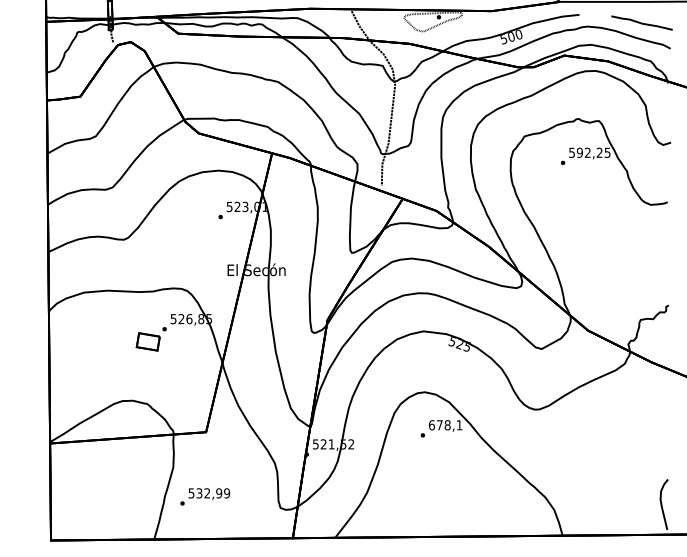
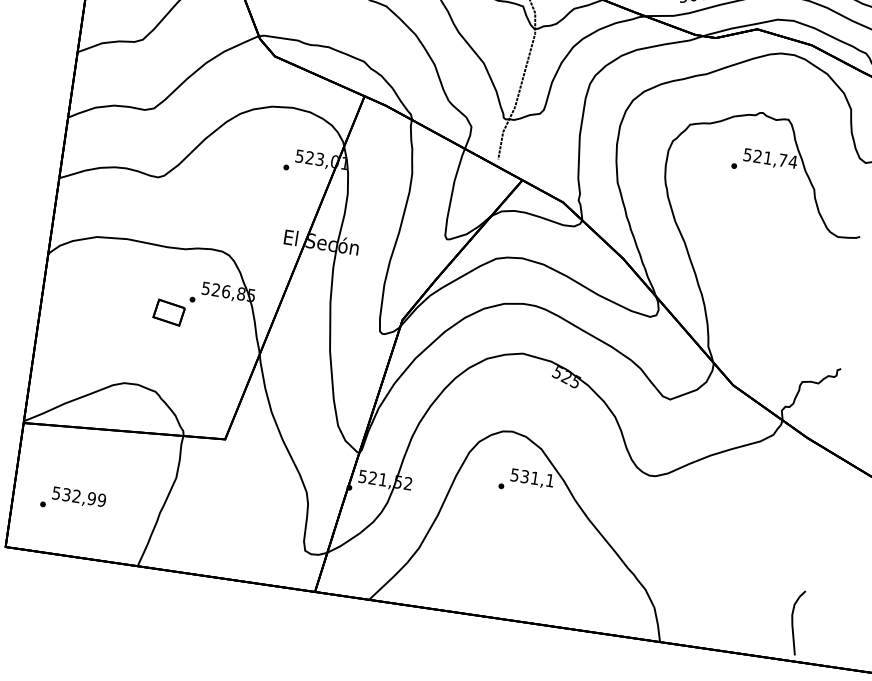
text: (593, 152) -> (775, 158), 592,25 -> 521,74
text: (439, 425) -> (524, 476), 678,1 -> 531,1
text: (205, 496) -> (73, 500), moved

